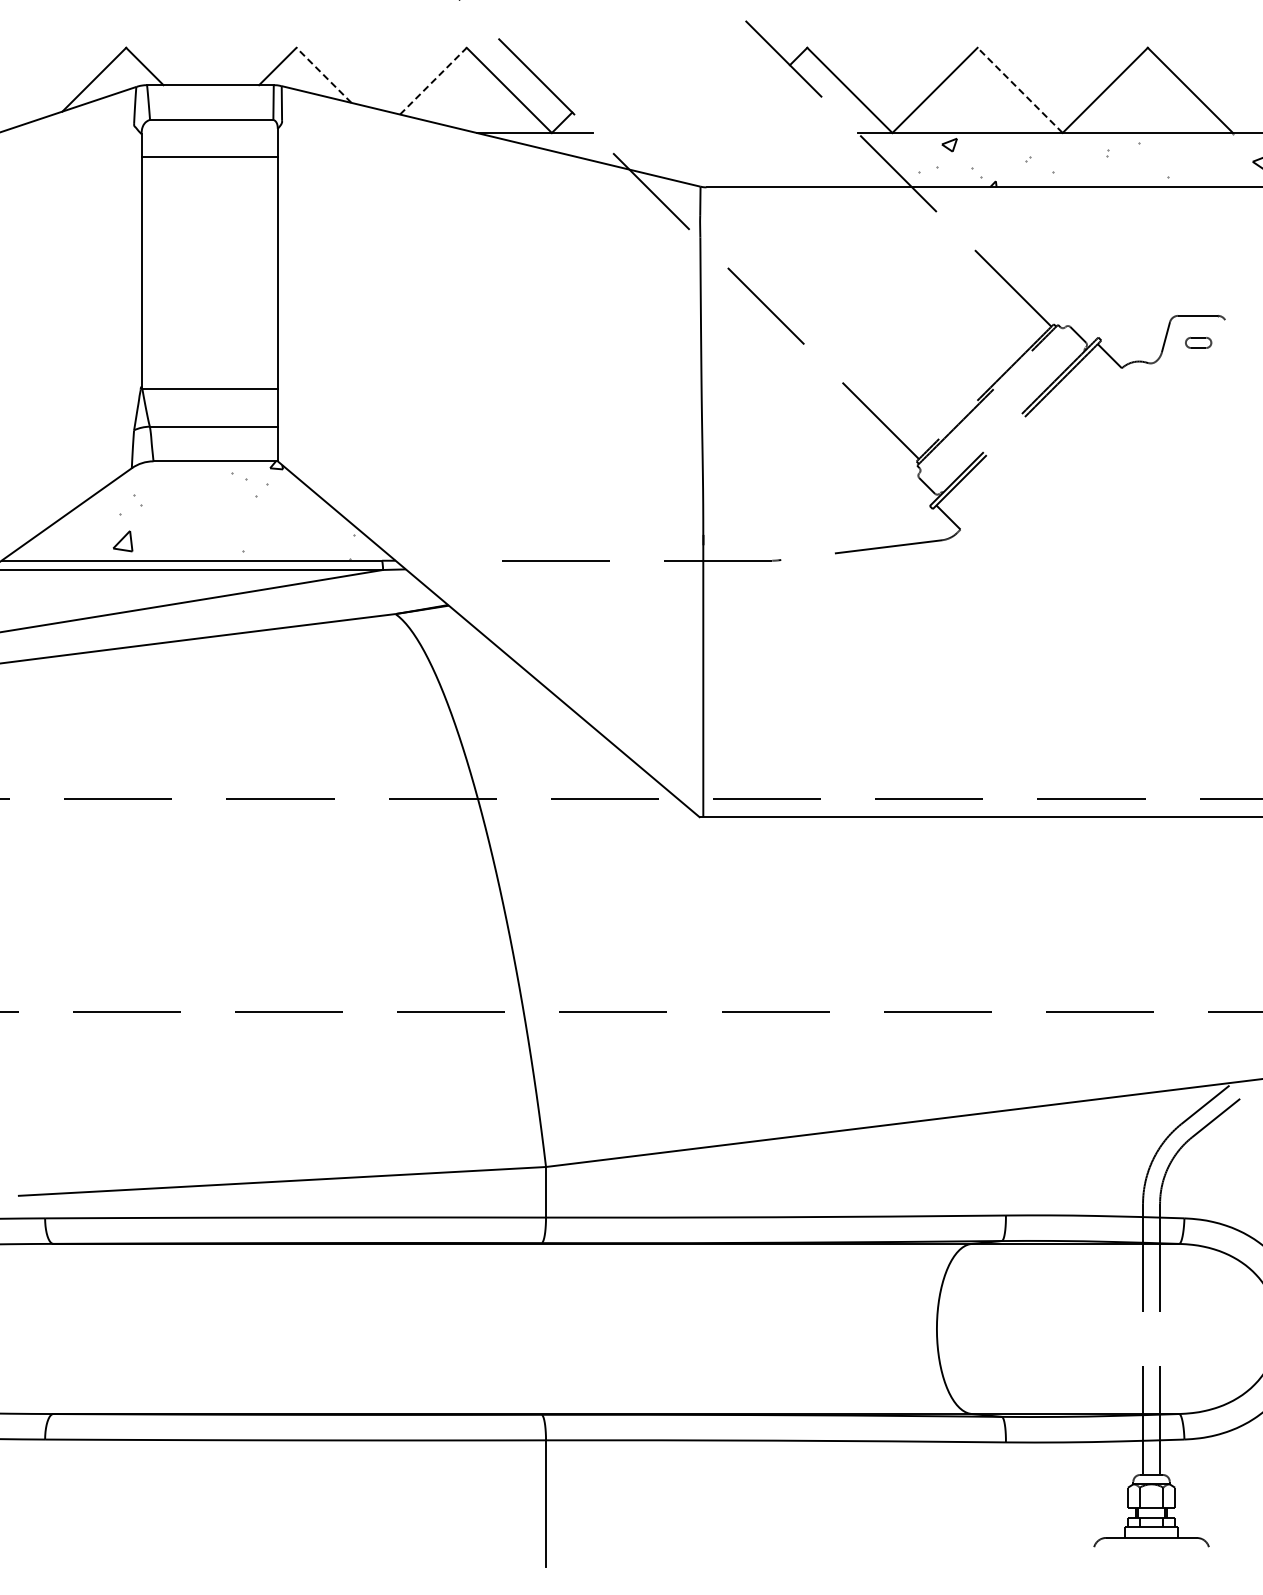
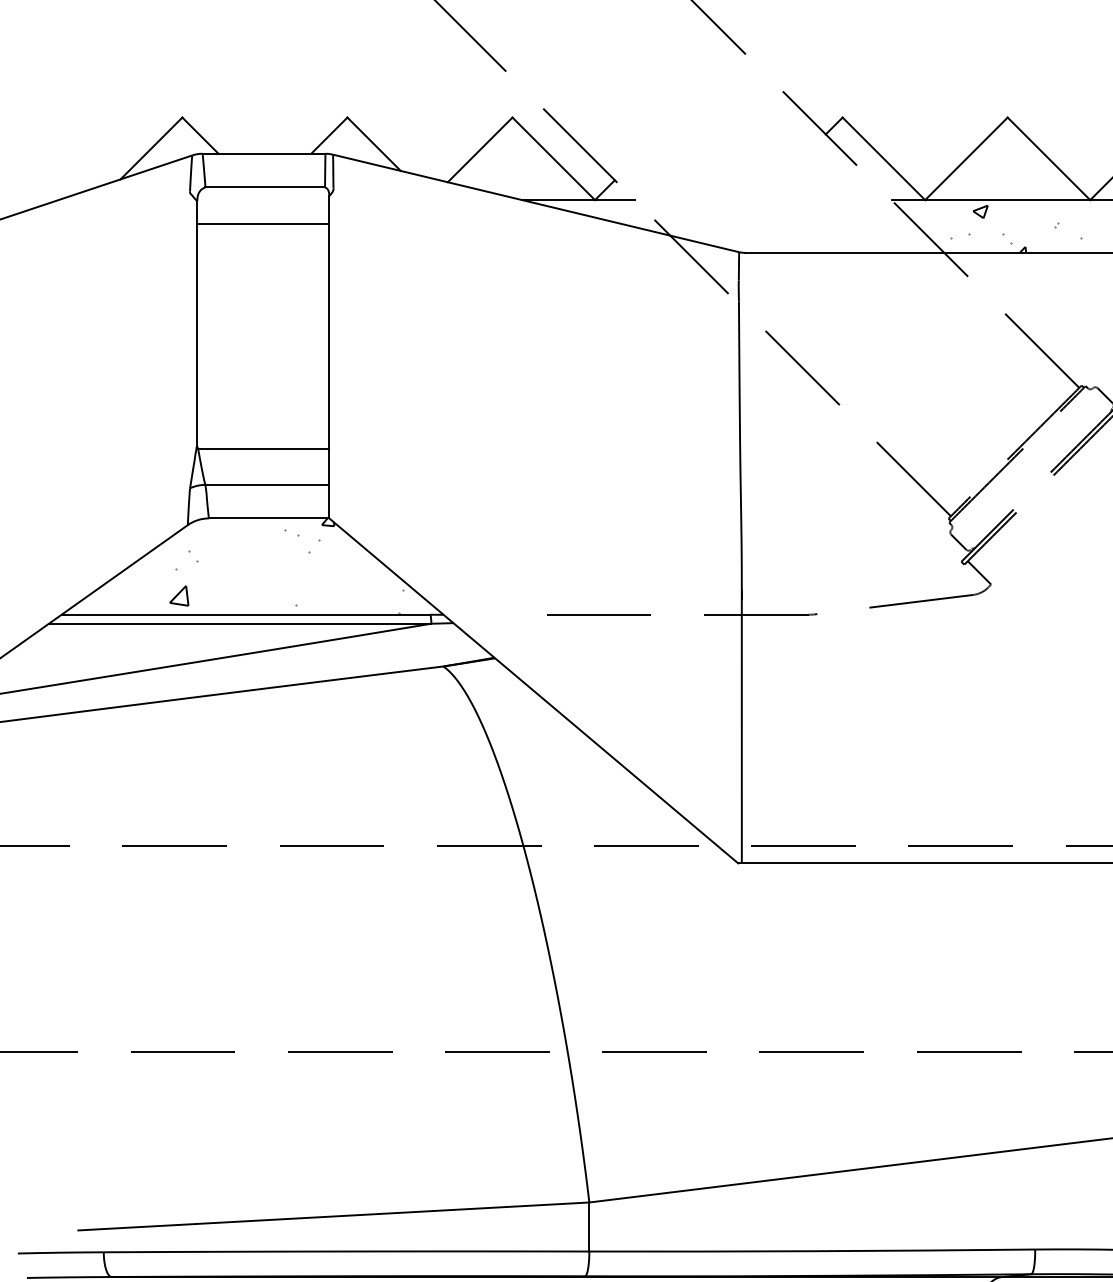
line: (324, 75) -> (374, 144), dashed -> solid
line: (433, 80) -> (480, 149), dashed -> solid
line: (1019, 90) -> (1048, 158), dashed -> solid

